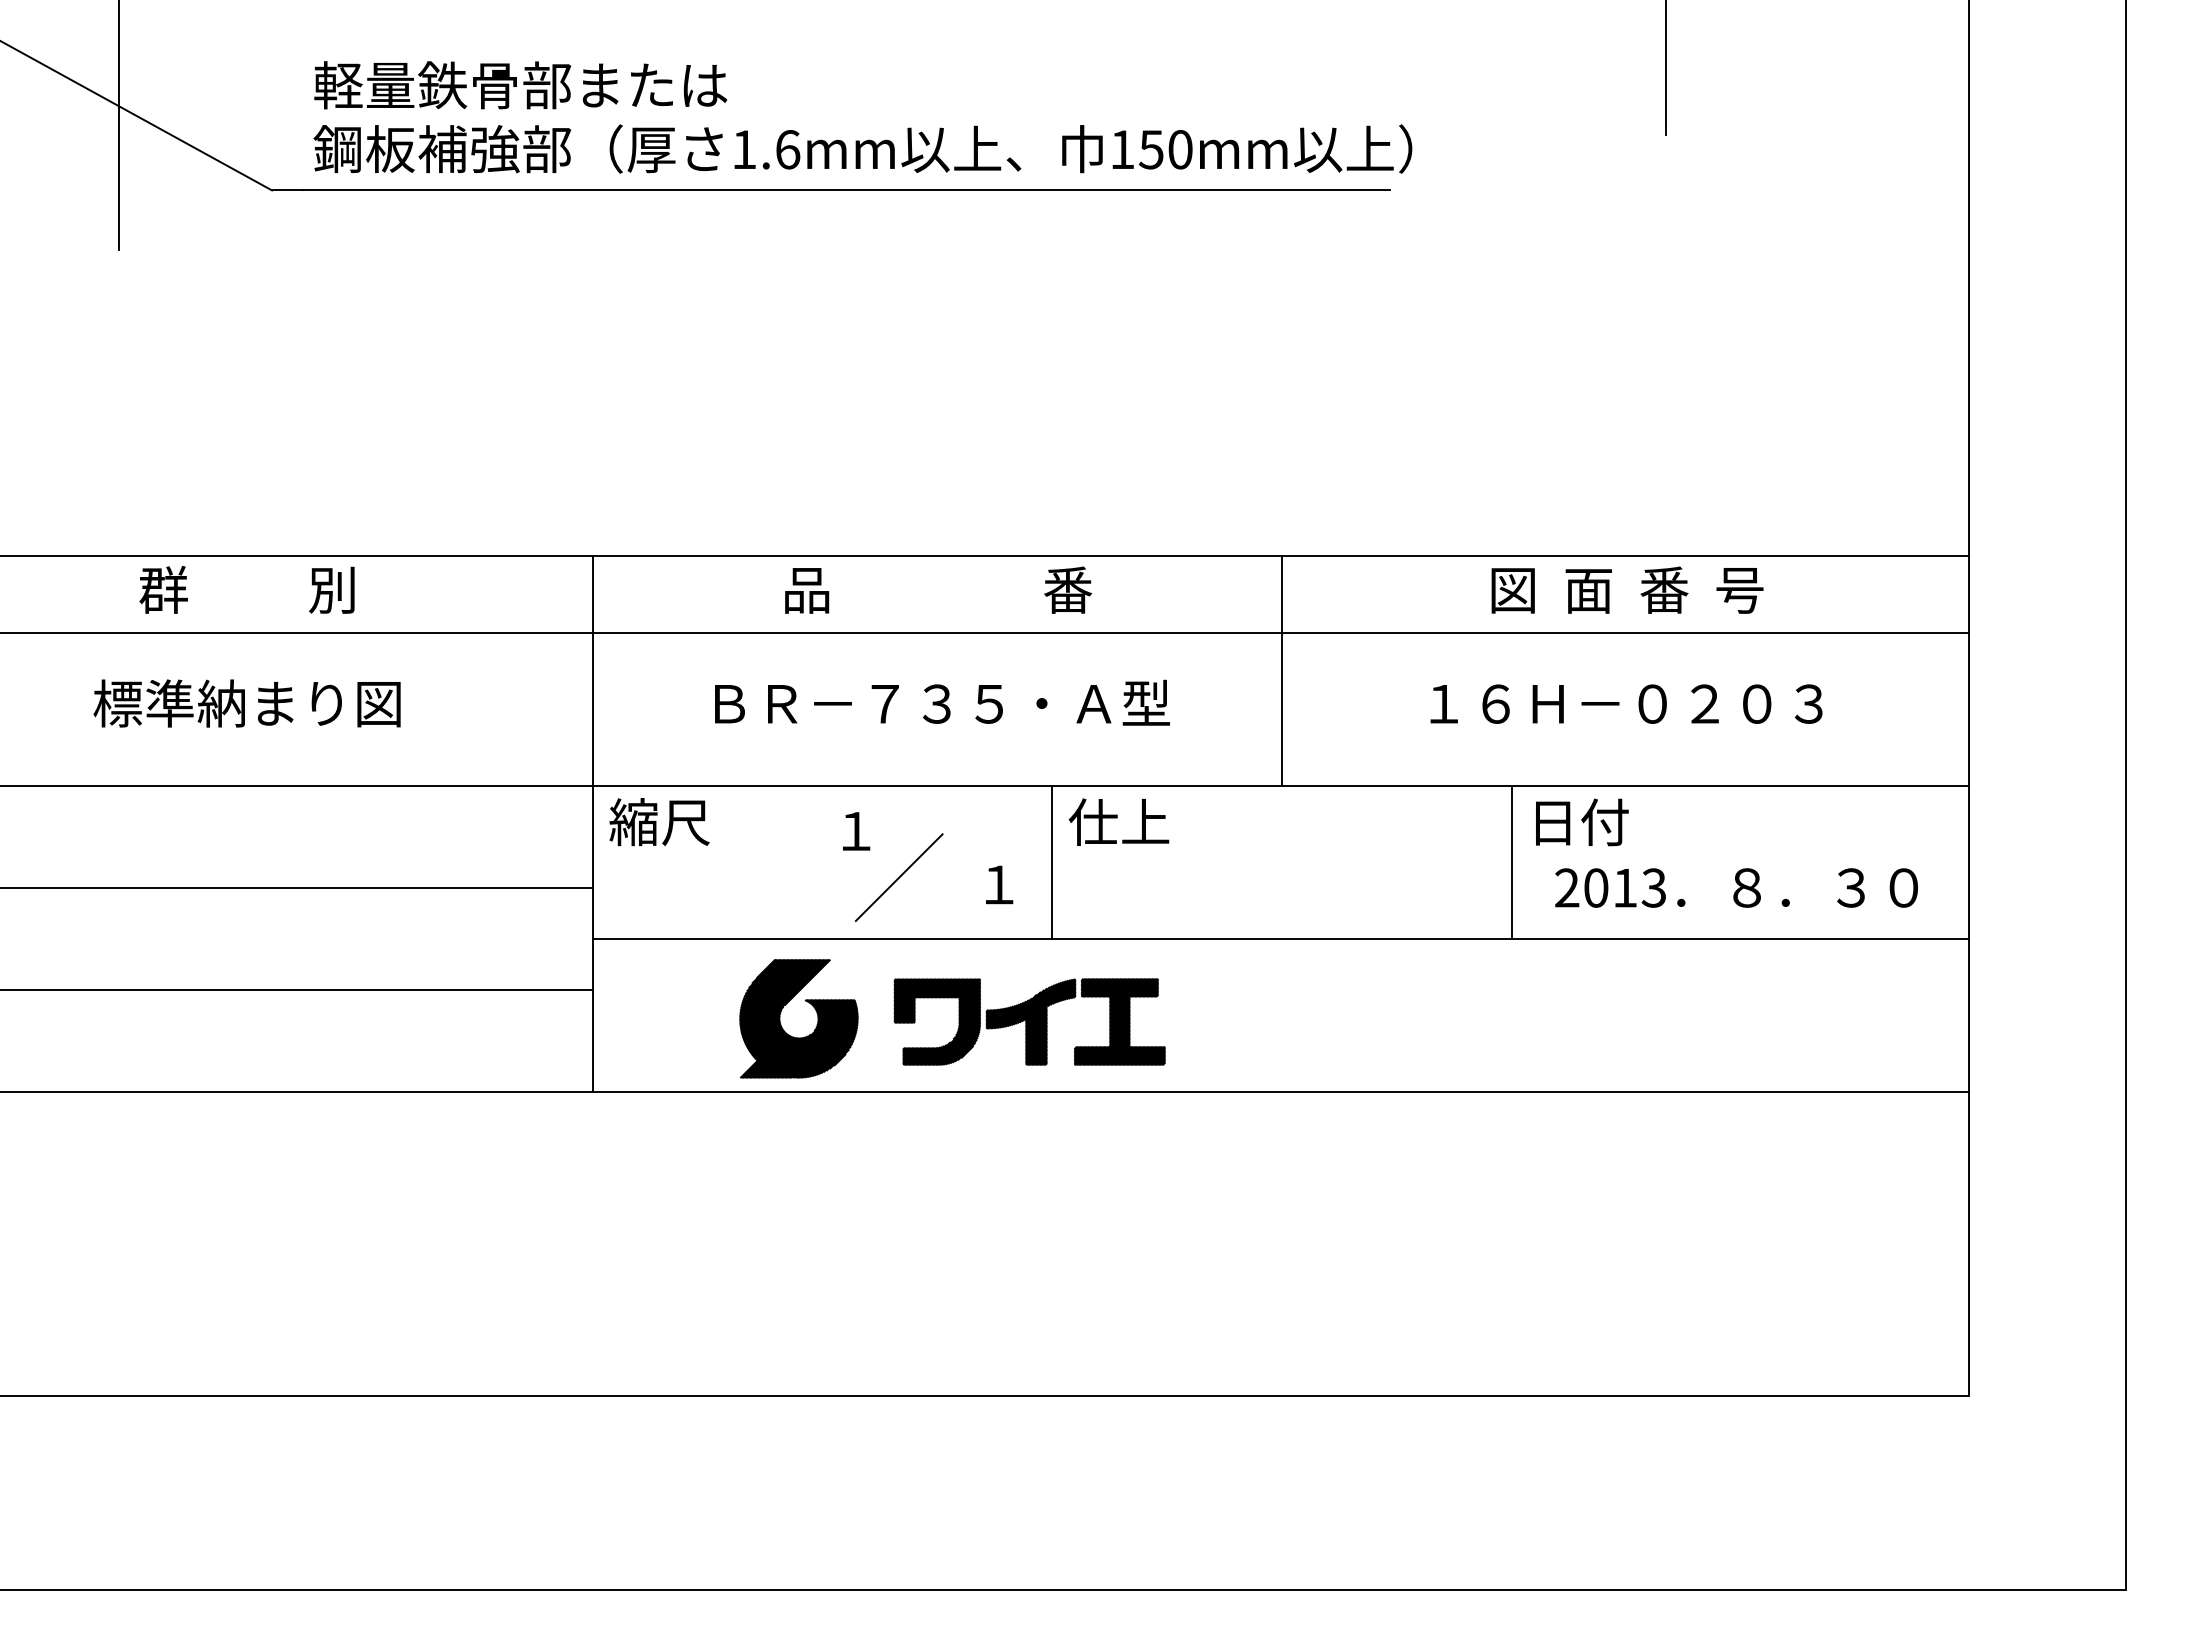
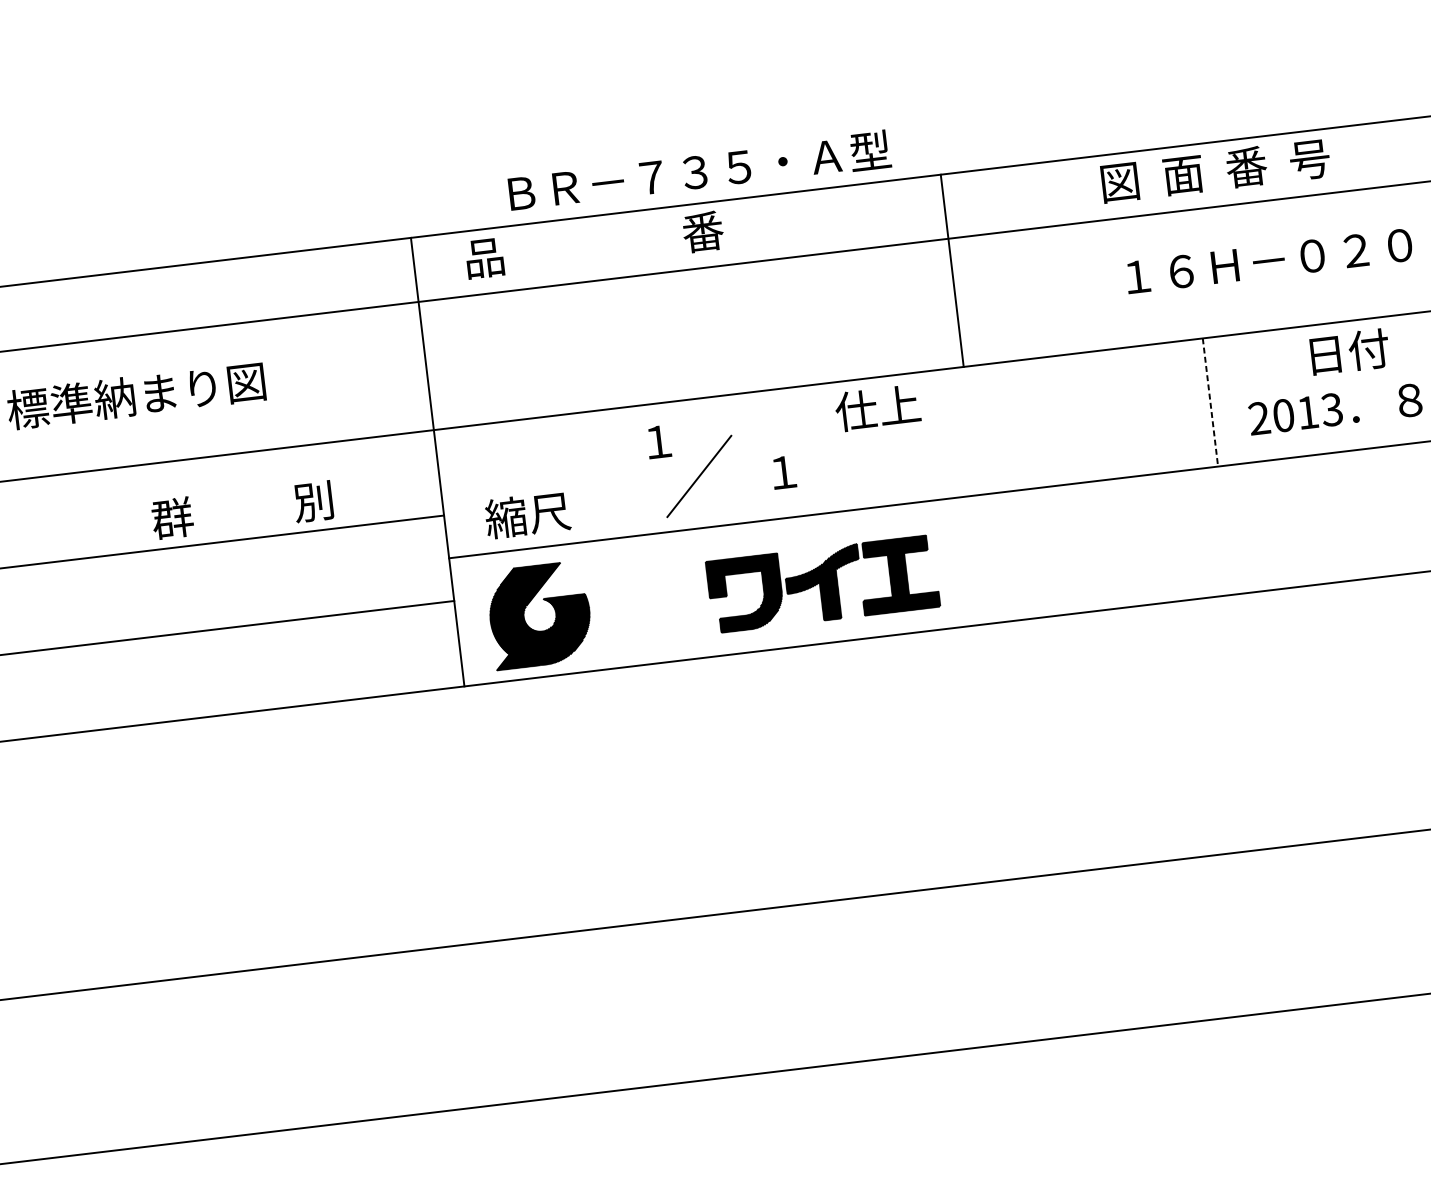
text: (246, 589) -> (241, 509), moved
text: (938, 589) -> (594, 244), moved
text: (1627, 589) -> (1215, 170), moved
line: (1282, 670) -> (952, 270), moved
text: (942, 702) -> (699, 170), moved
text: (659, 822) -> (527, 515), moved
text: (1582, 822) -> (1350, 352), moved
line: (1052, 861) -> (826, 447), removed
line: (1511, 862) -> (1210, 402), solid -> dashed
part: (782, 1010) -> (525, 609), moved

